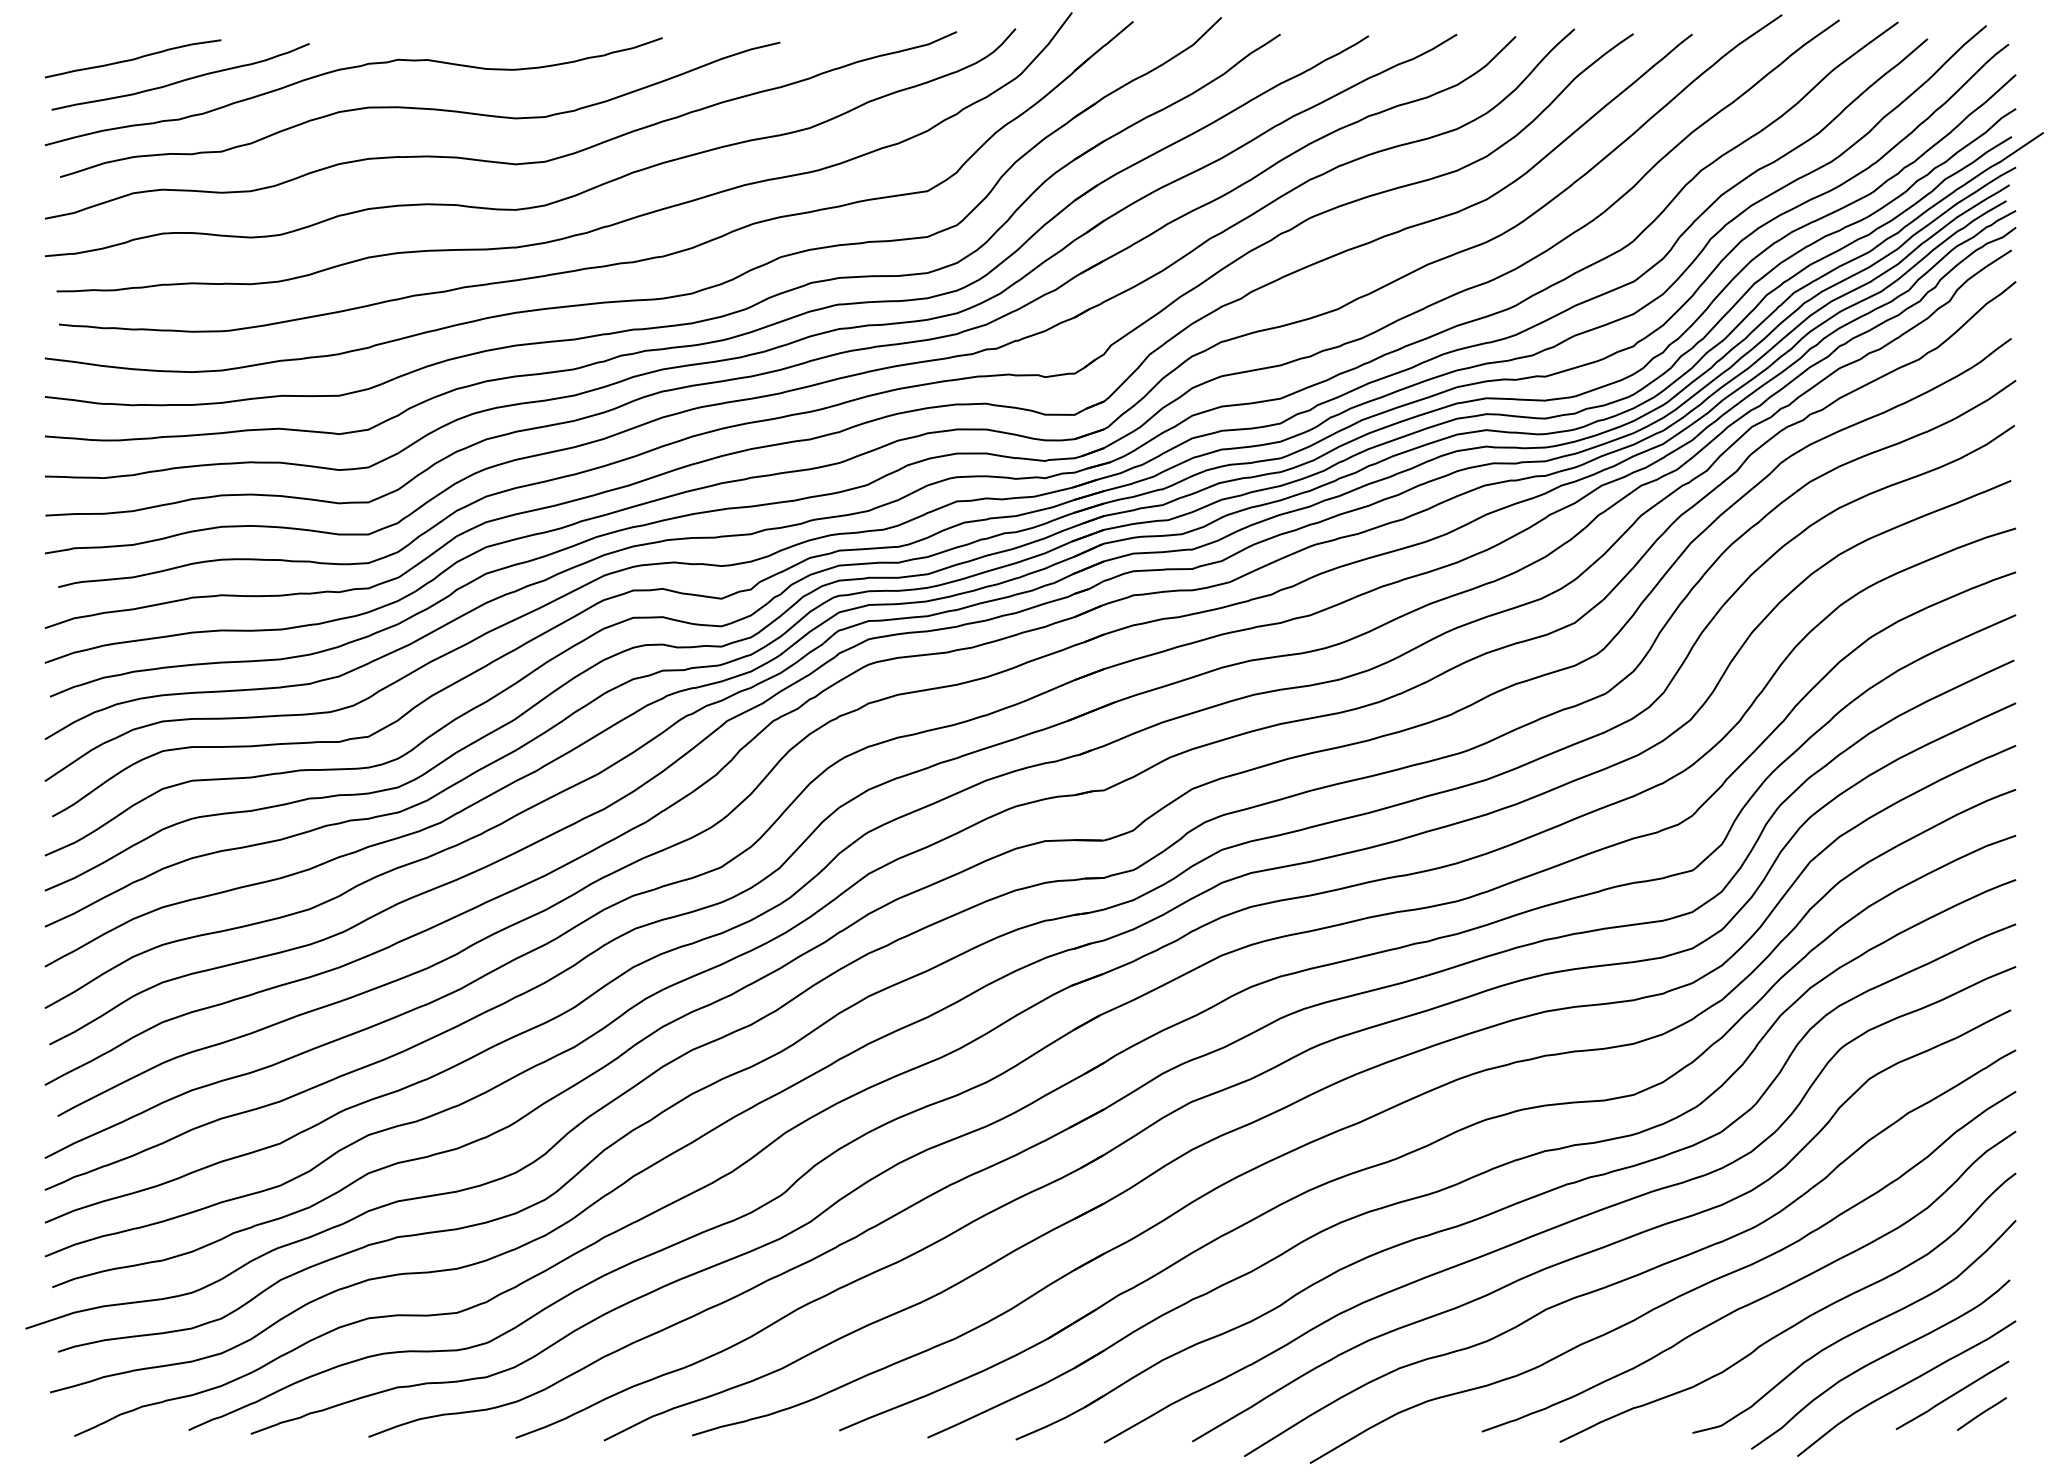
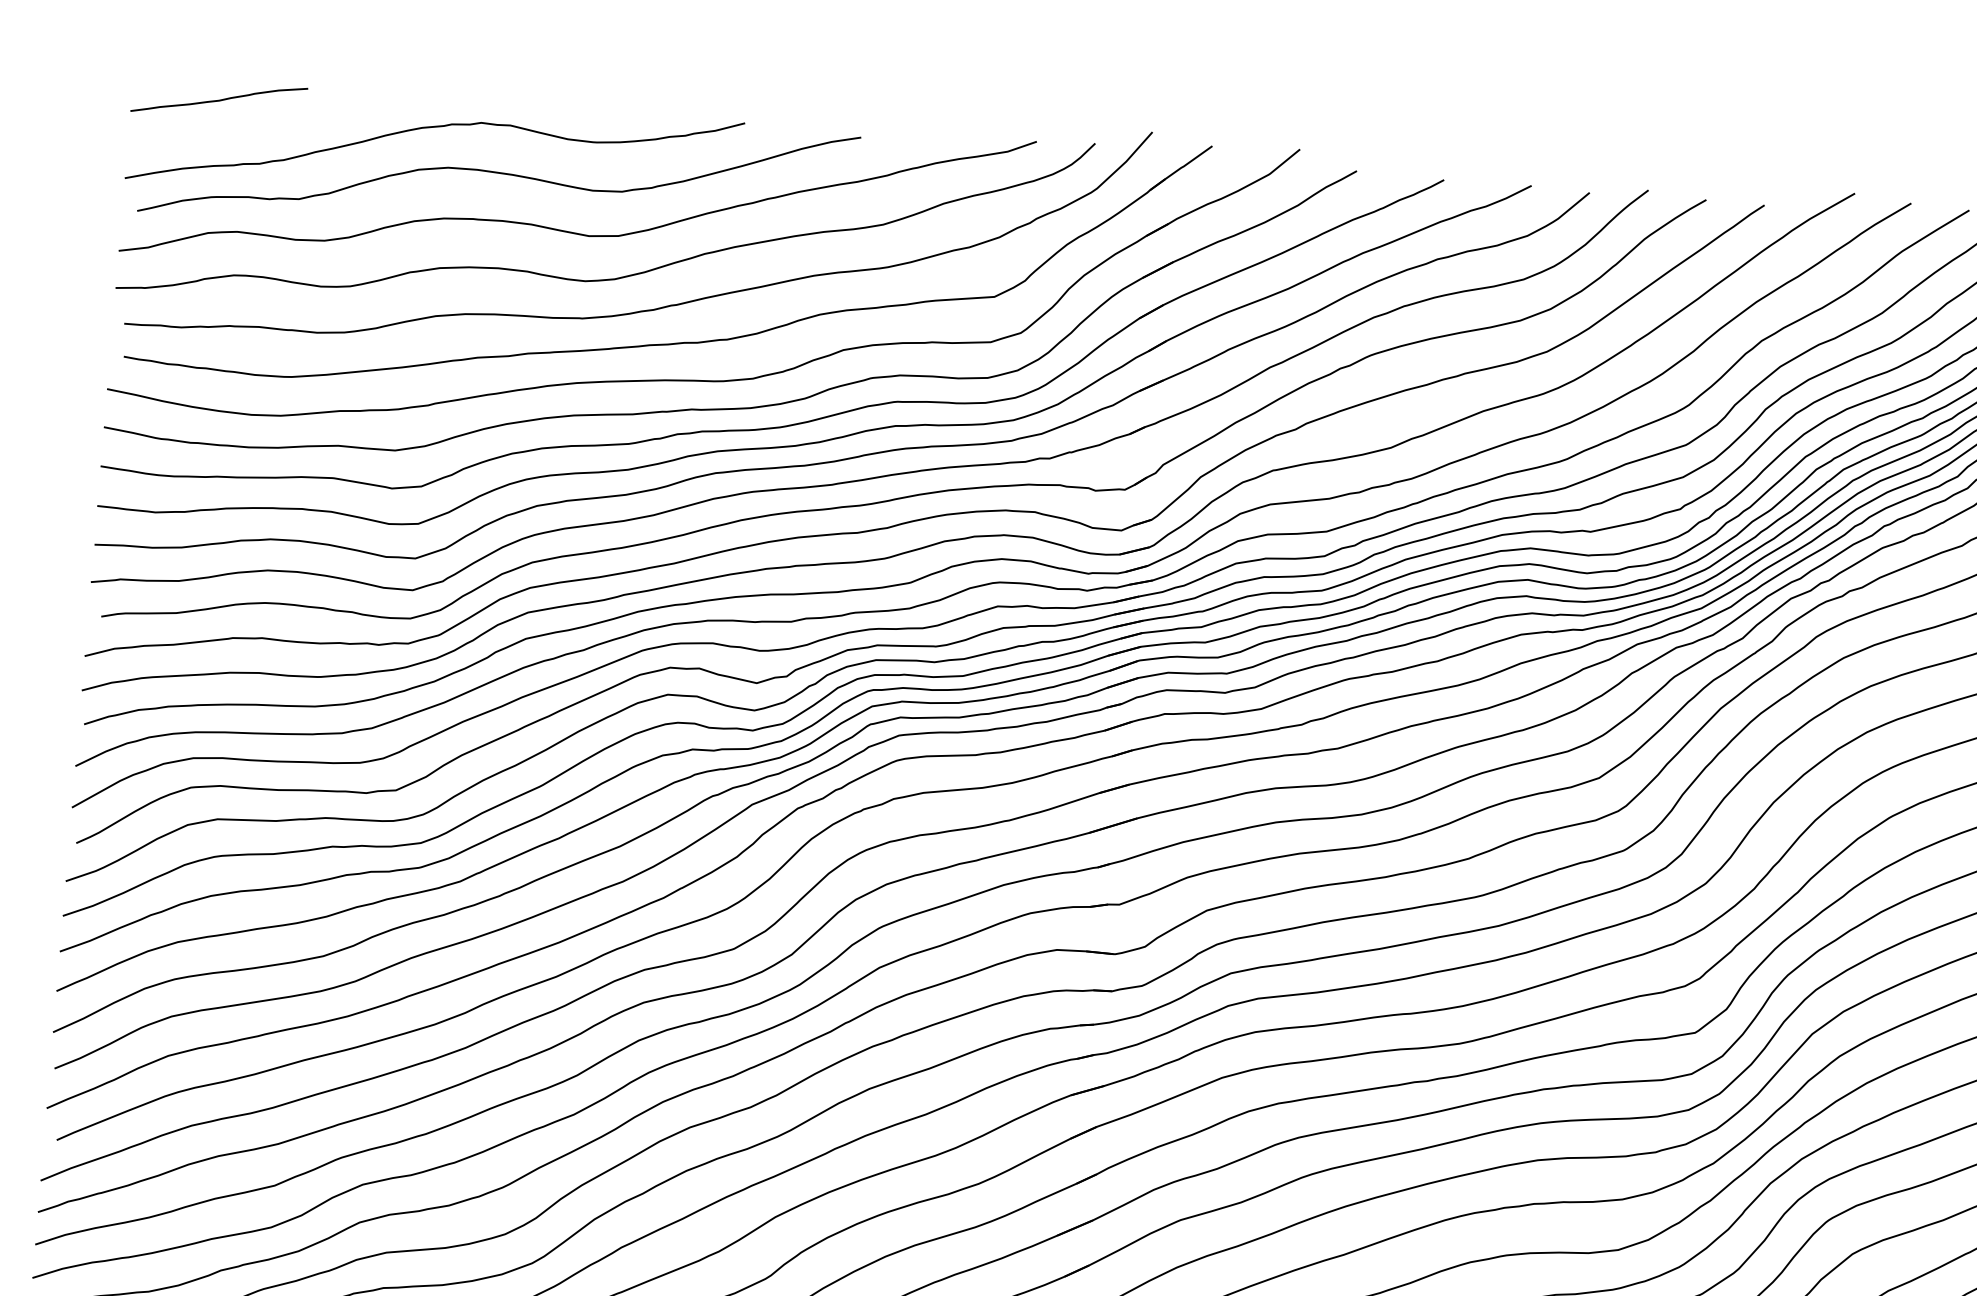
curve: (180, 80) -> (264, 125), removed

